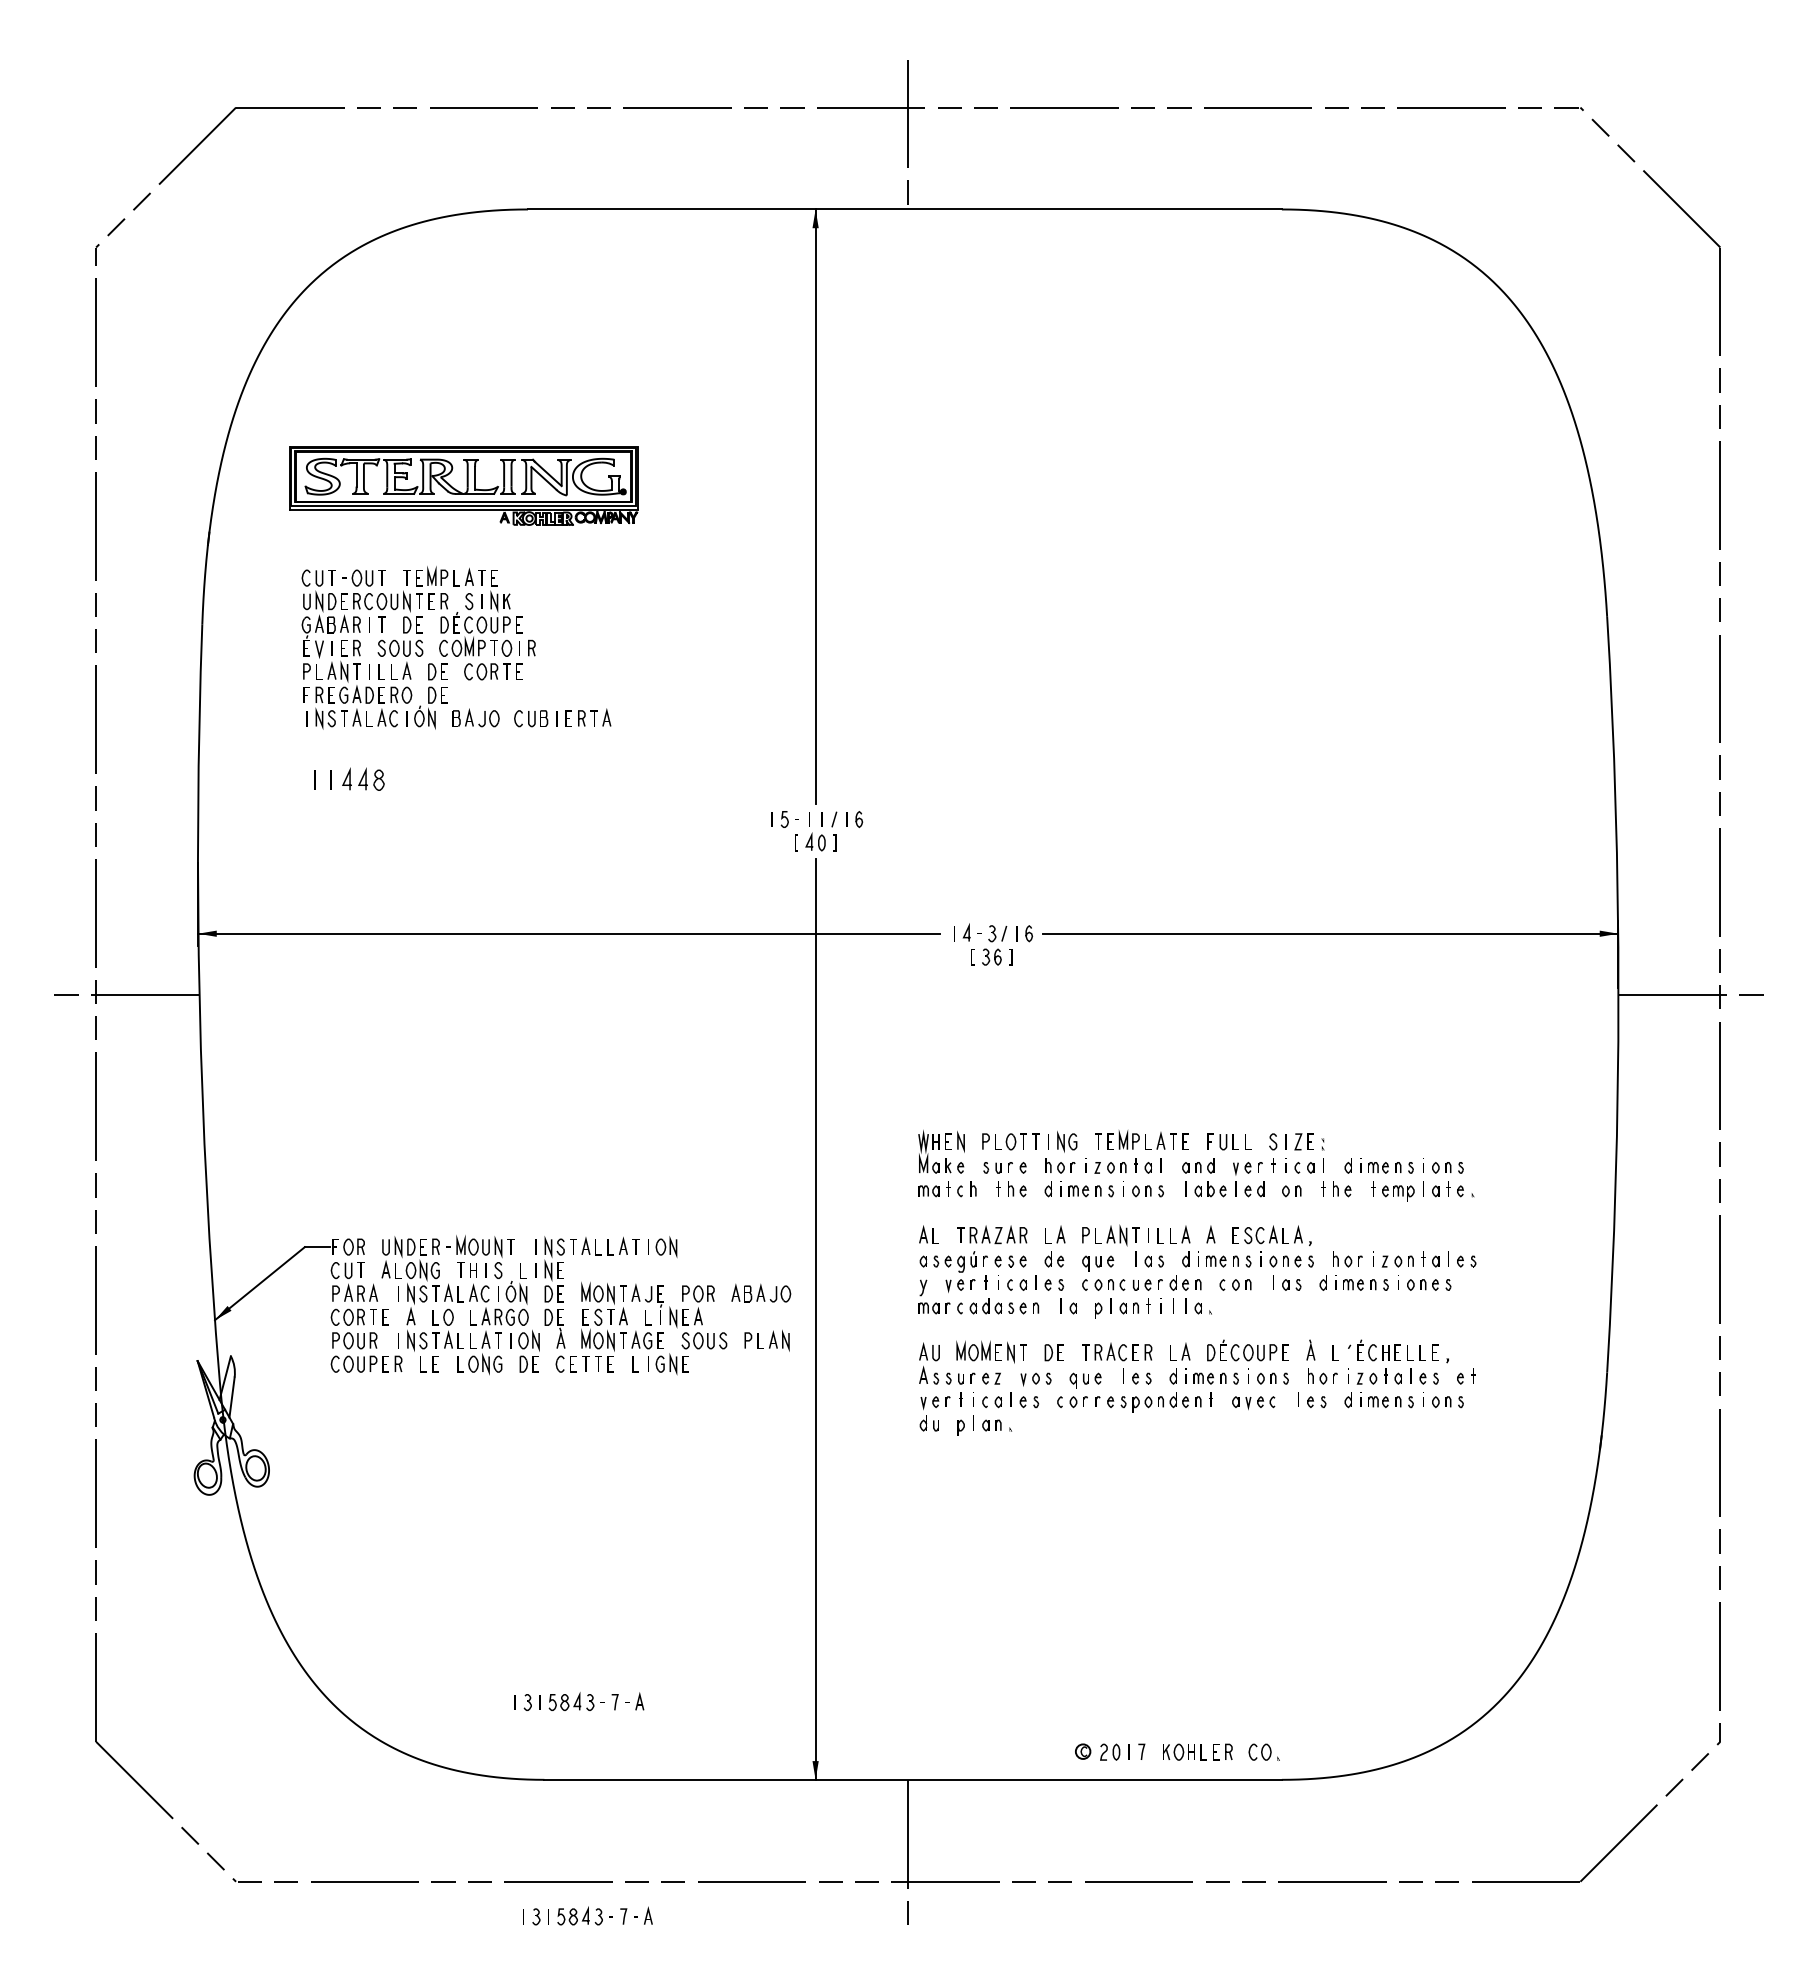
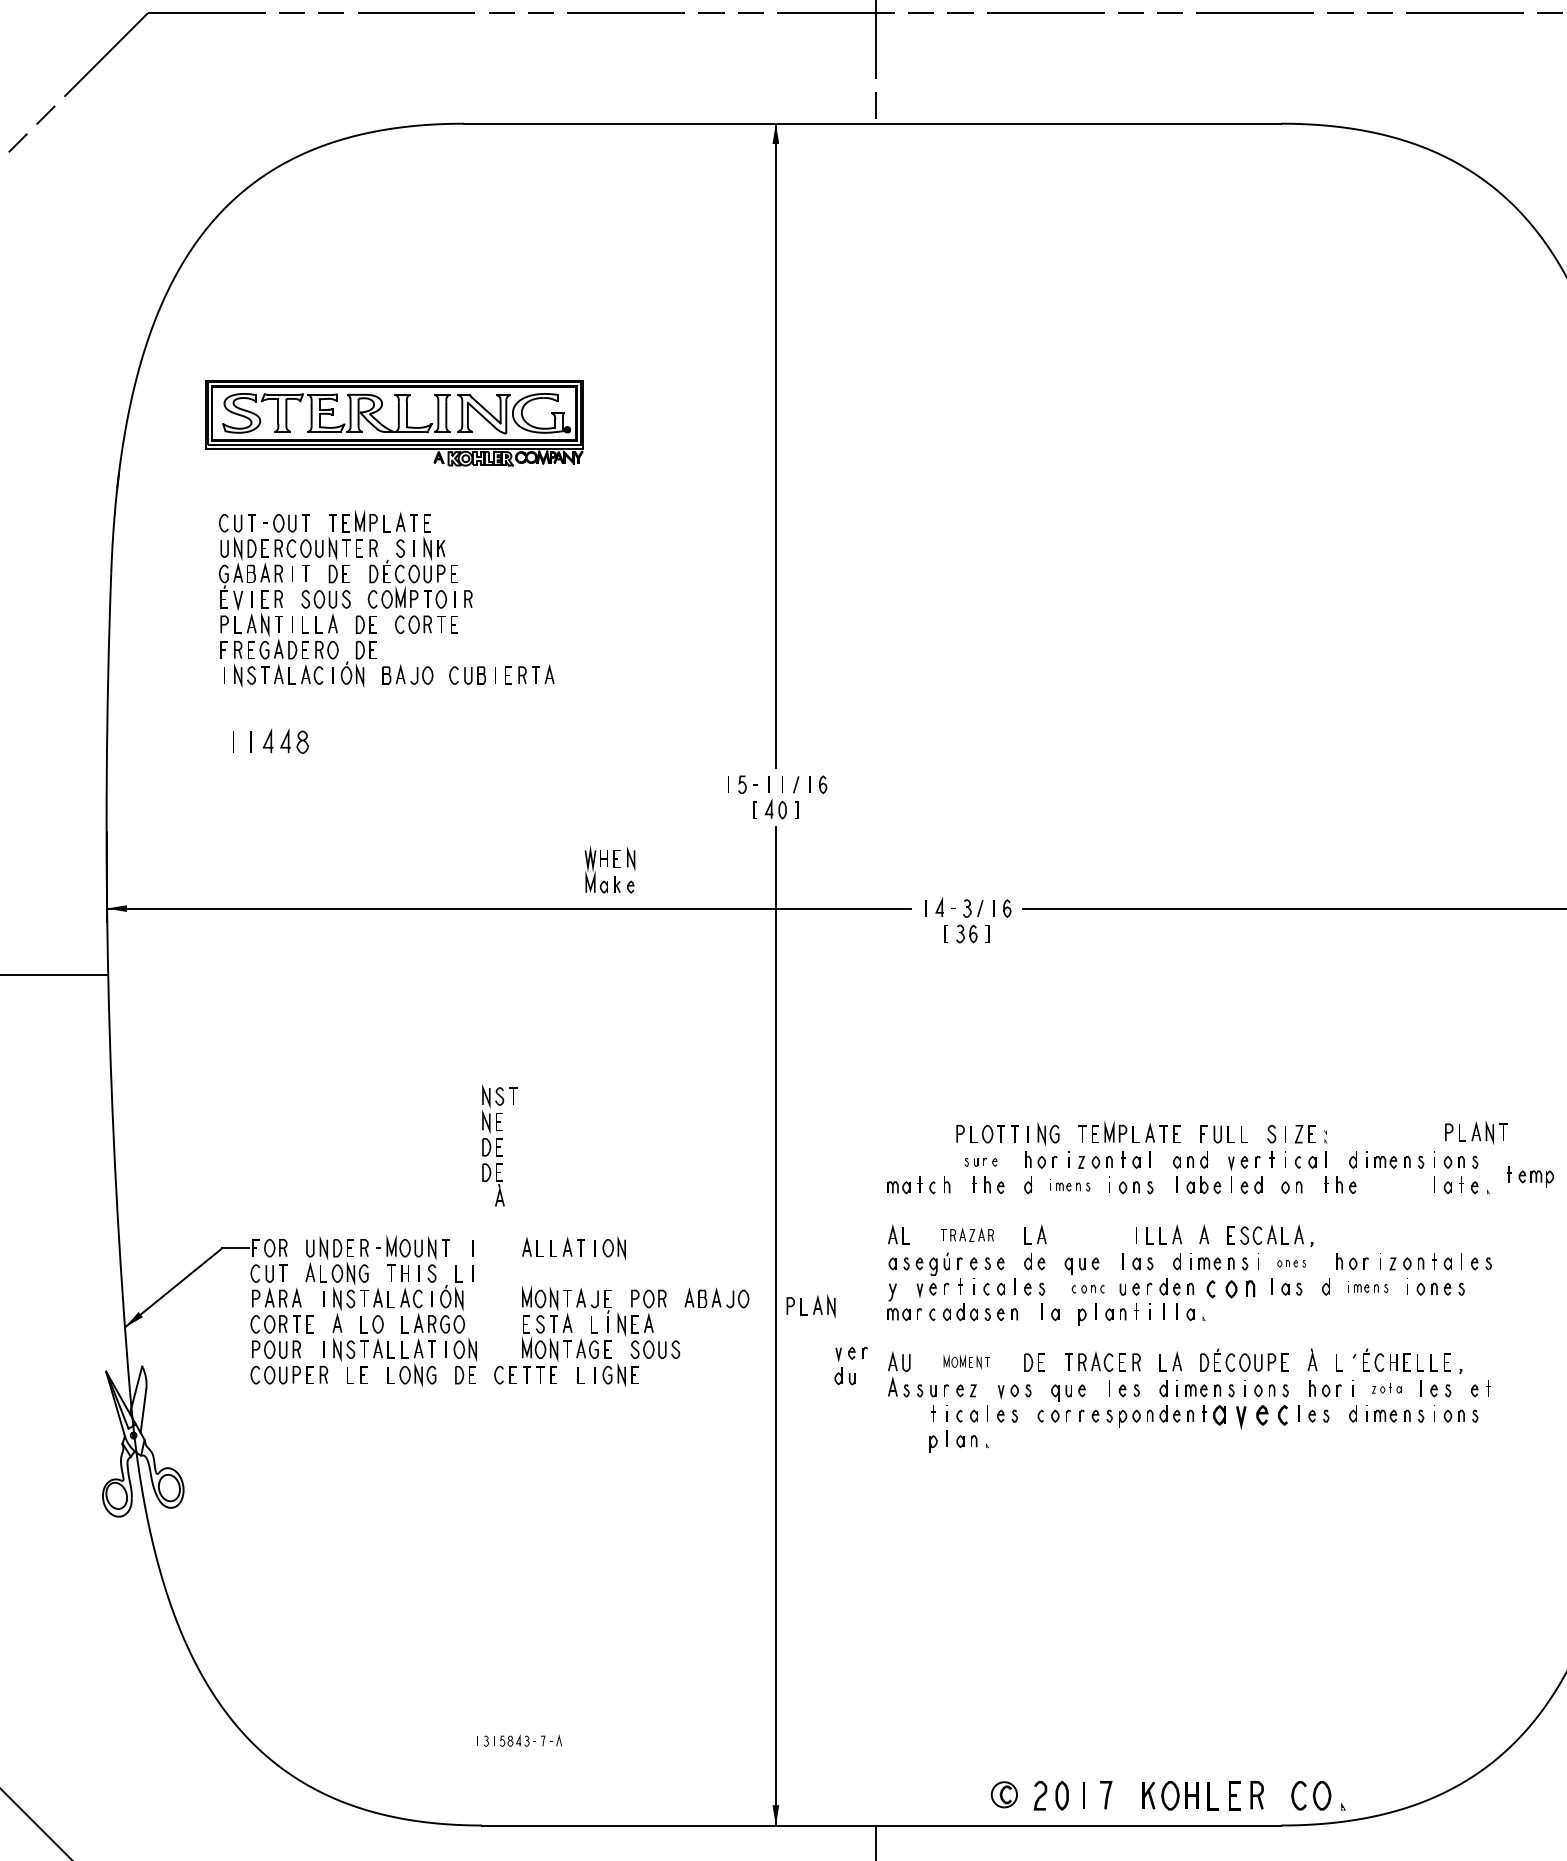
part: (941, 1151) -> (609, 869), moved
part: (1004, 1167) -> (980, 1161), size x0.7
part: (1086, 1189) -> (1069, 1185), size x0.7
part: (1392, 1191) -> (1529, 1177), moved
part: (992, 1234) -> (967, 1234), size x0.7
part: (1110, 1235) -> (1475, 1132), moved
part: (1291, 1261) -> (1291, 1263), size x0.6
part: (1361, 1282) -> (1367, 1286), size x0.7
part: (1103, 1284) -> (1087, 1288), size x0.7
part: (1235, 1284) -> (1230, 1288), size x1.4
part: (560, 1292) -> (499, 1145), moved
part: (766, 1340) -> (810, 1306), moved
part: (991, 1351) -> (966, 1361), size x0.6
part: (1378, 1376) -> (1385, 1388), size x0.6
part: (1253, 1403) -> (1250, 1417), size x1.6
part: (935, 1407) -> (851, 1359), moved
part: (579, 1701) -> (519, 1740), size x0.6
part: (1177, 1751) -> (1168, 1794), size x1.6

